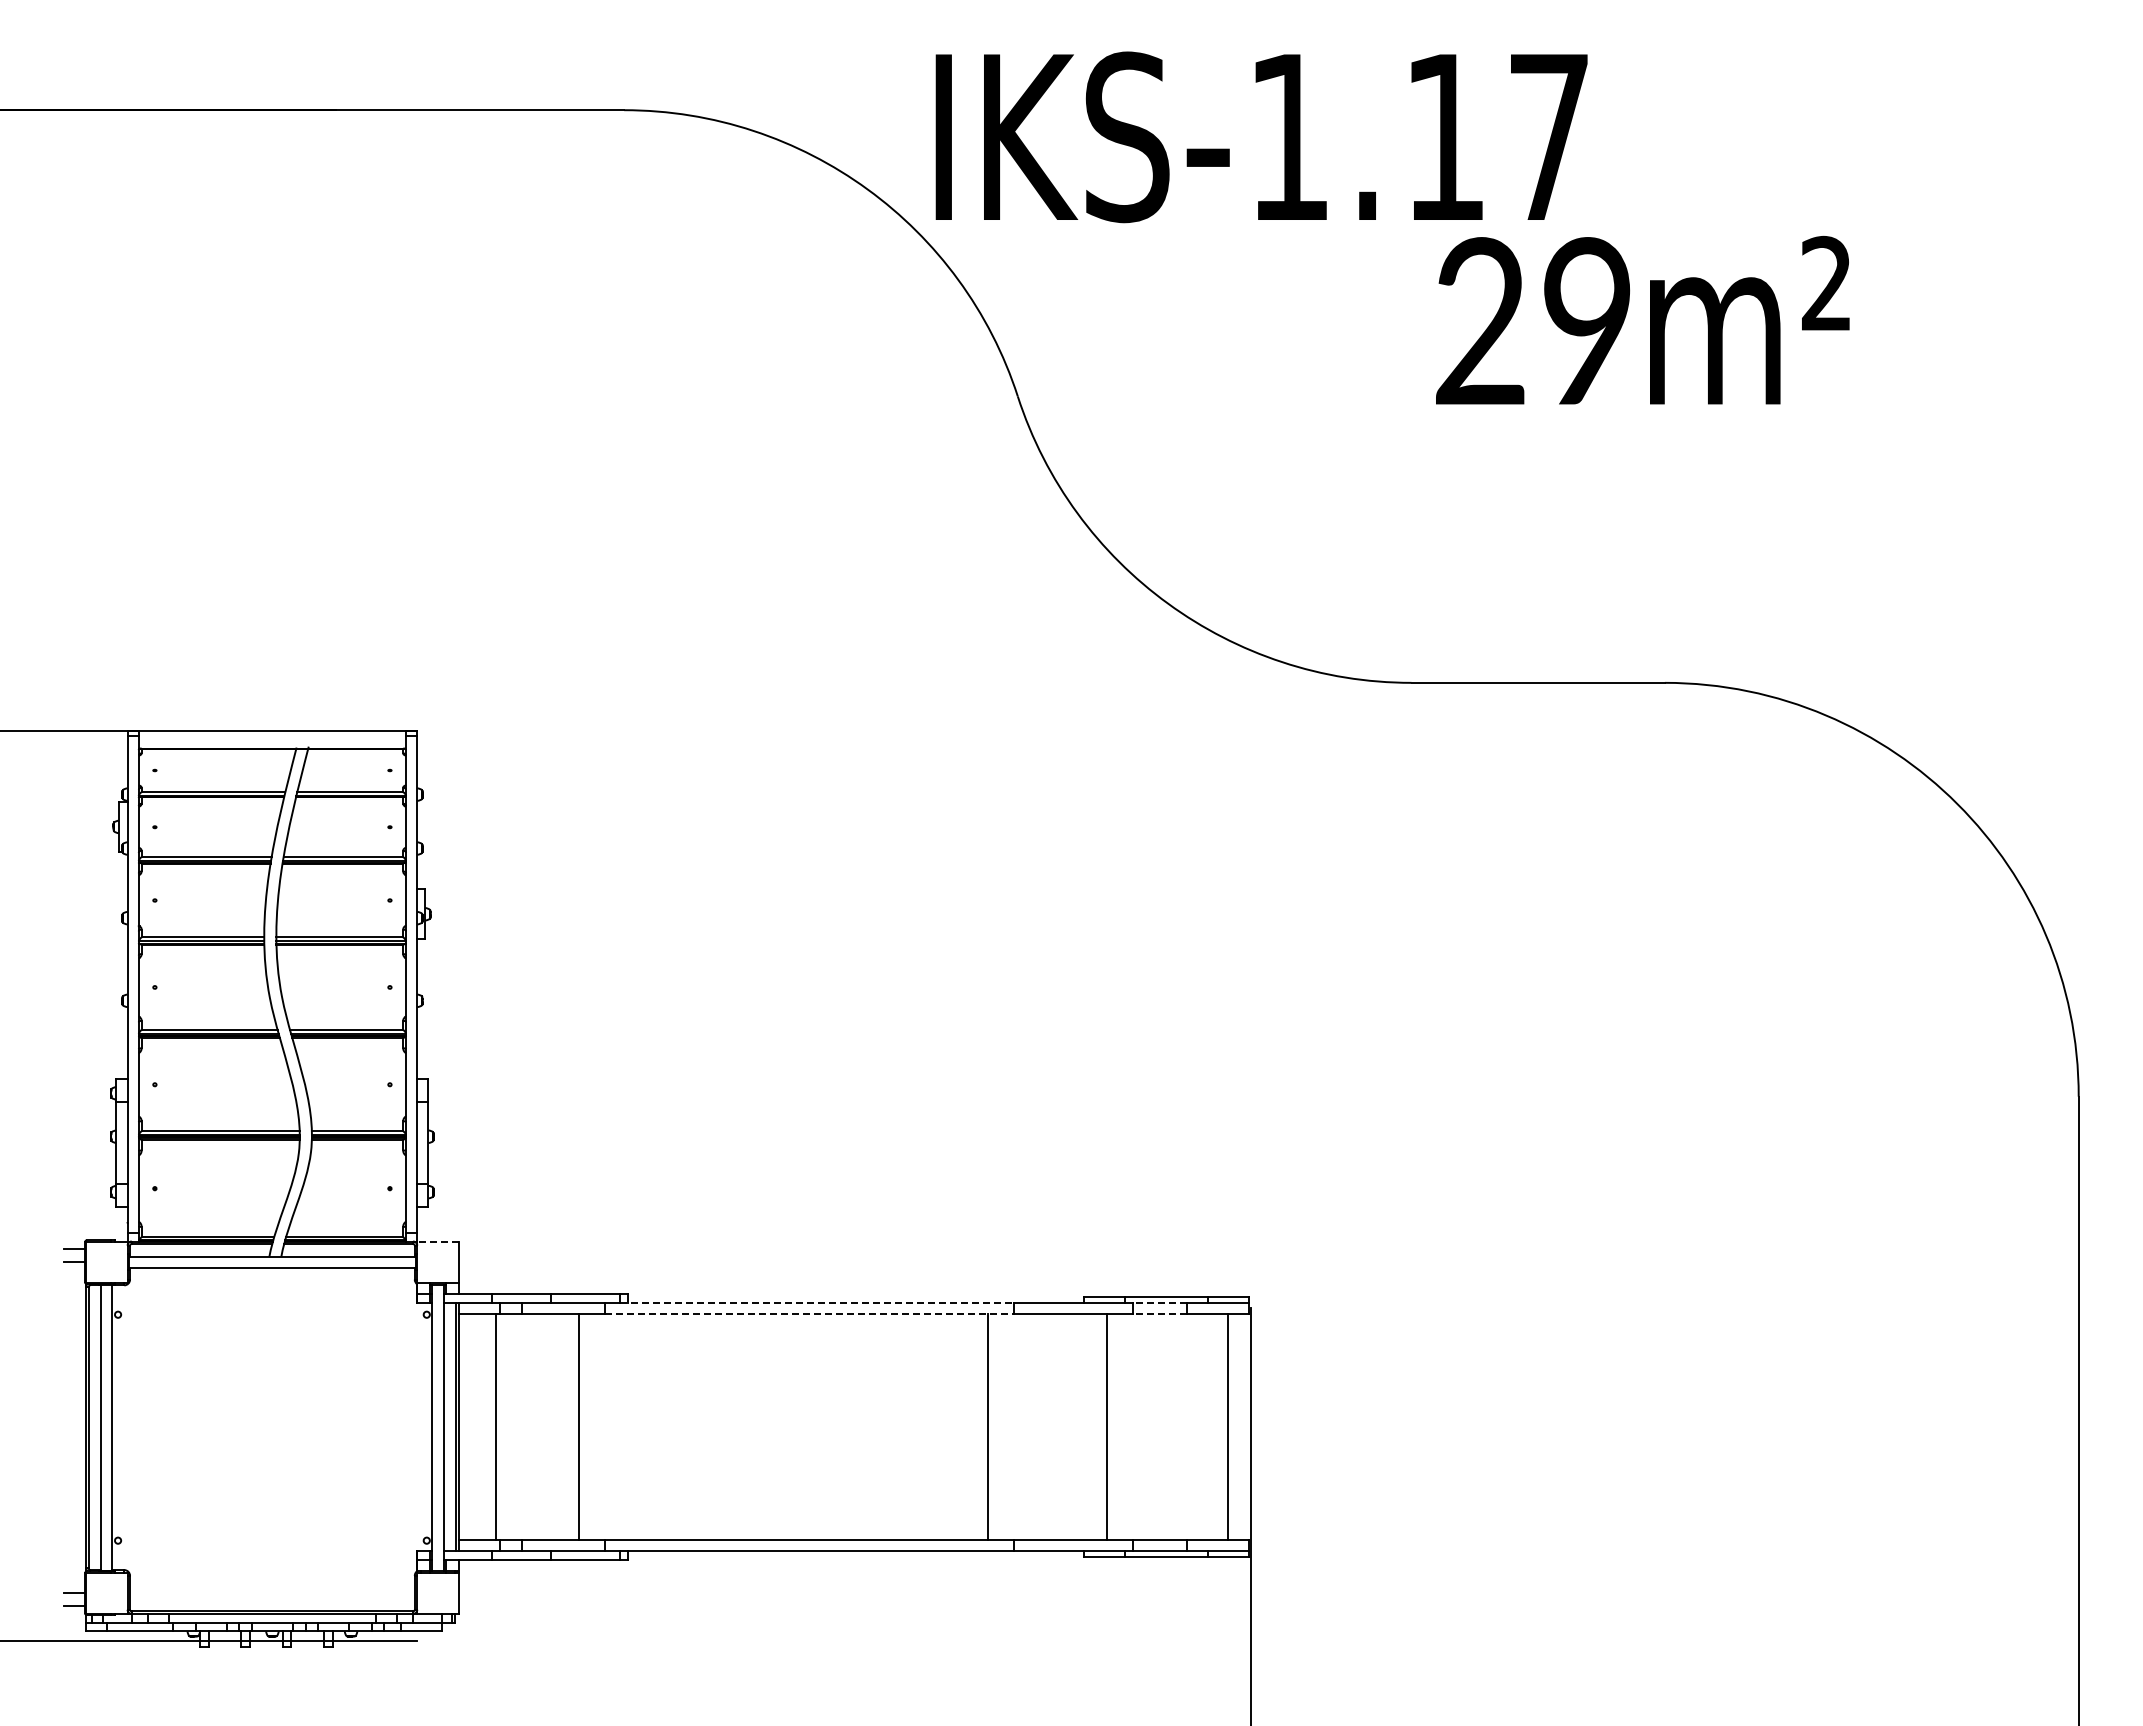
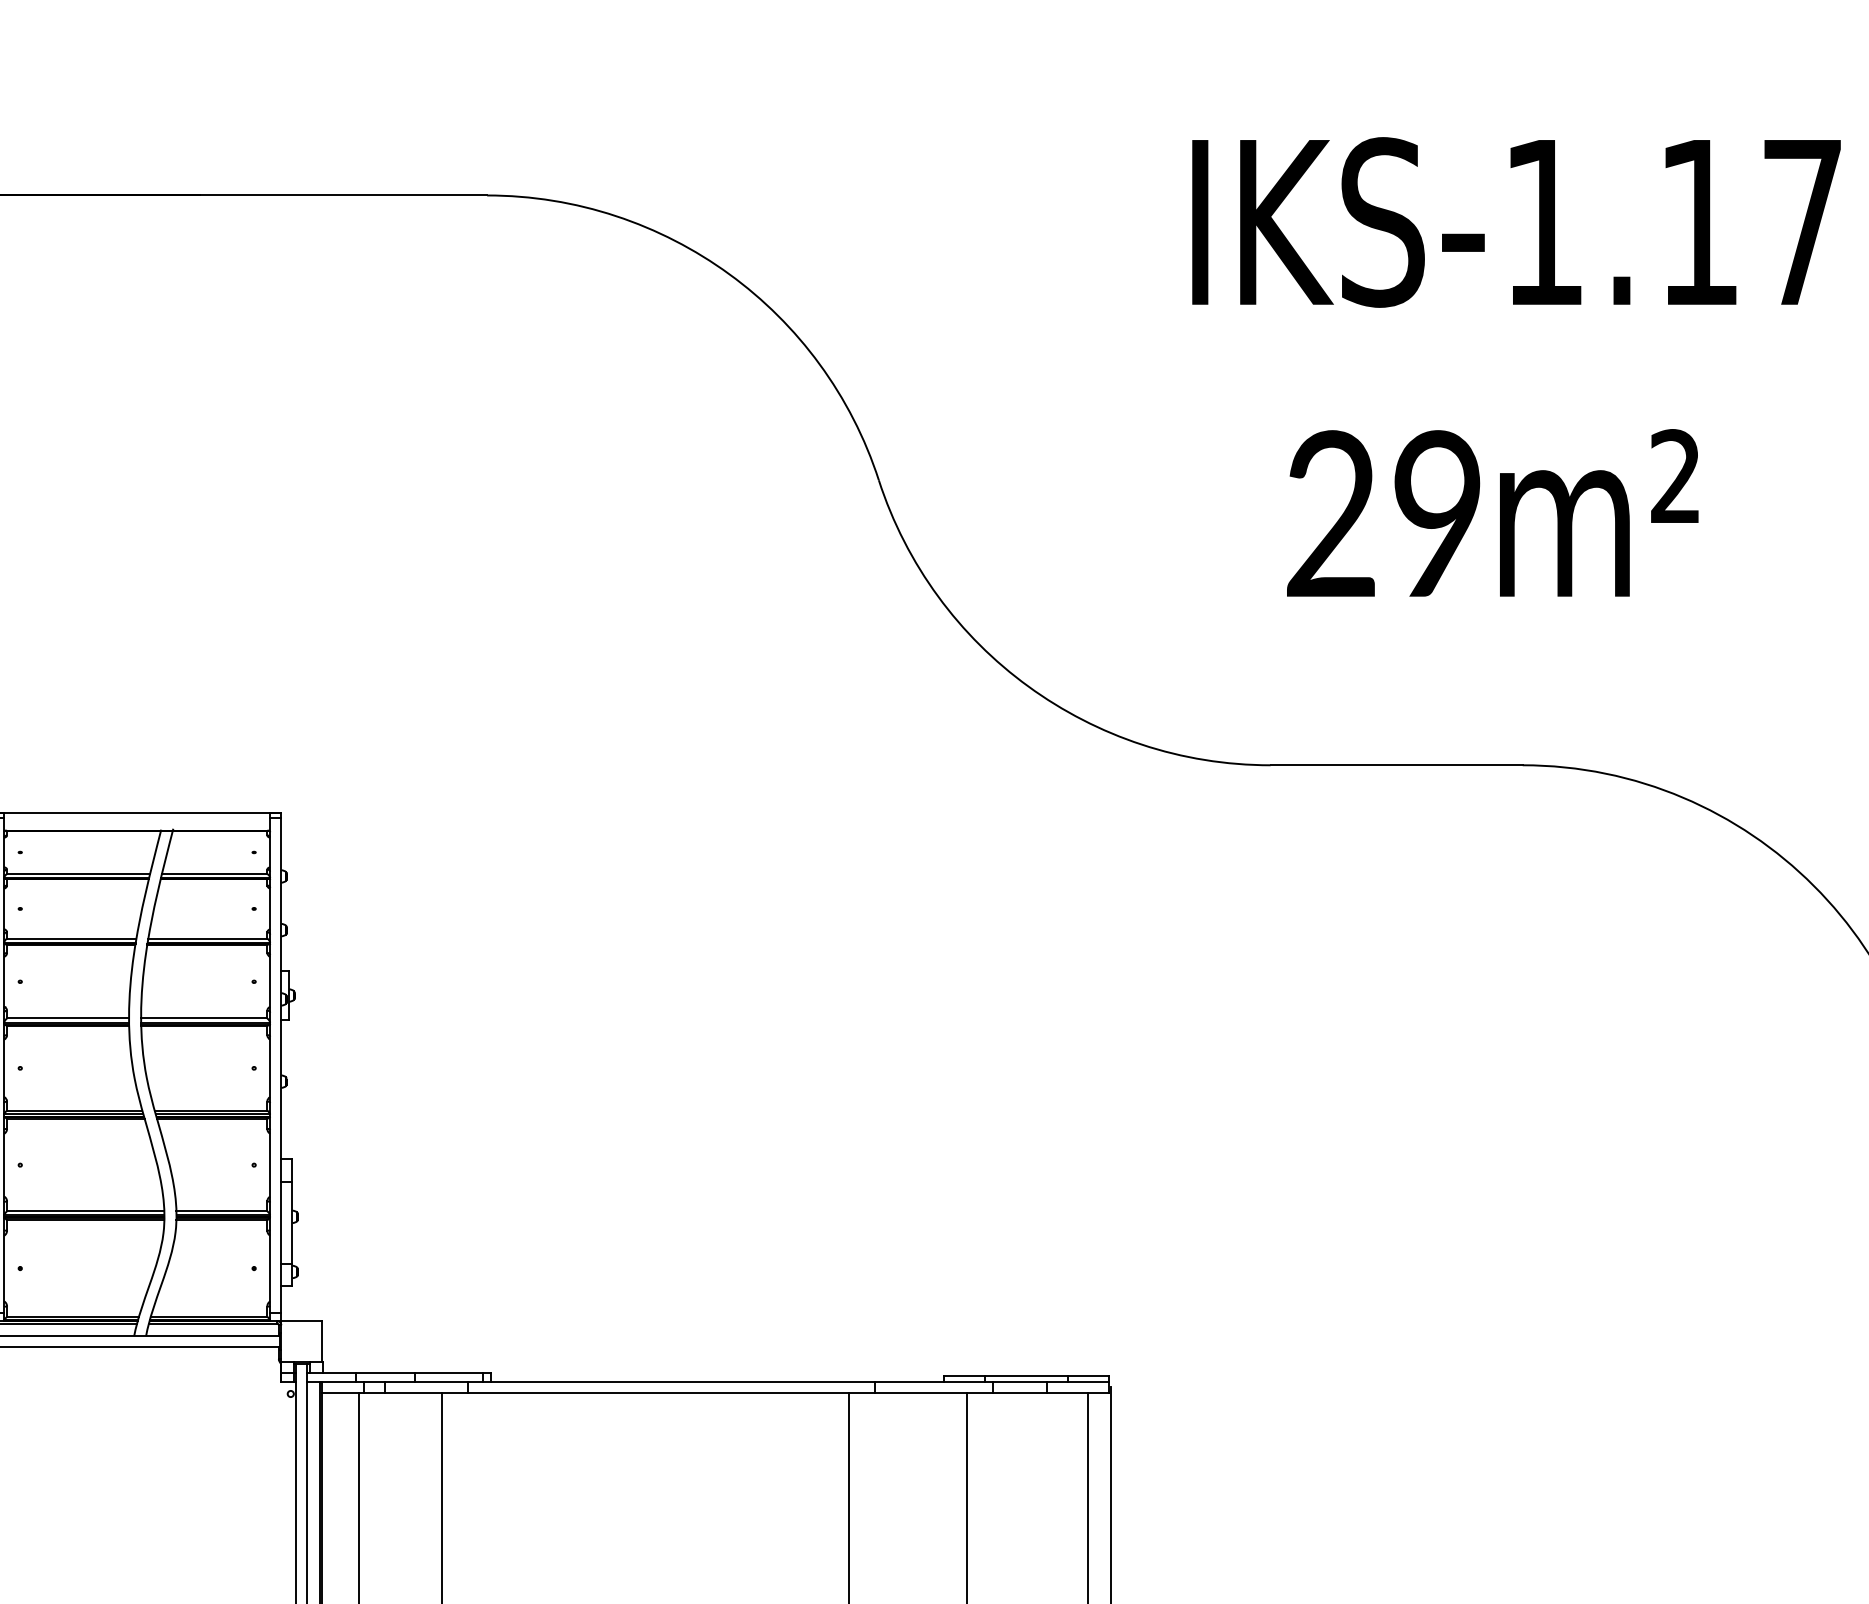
text: (1261, 137) -> (1516, 222), moved
text: (1642, 320) -> (1492, 513), moved
line: (437, 1241) -> (301, 1321), dashed -> solid
line: (817, 1302) -> (679, 1381), dashed -> solid
line: (1159, 1302) -> (1019, 1381), dashed -> solid
line: (809, 1313) -> (671, 1392), dashed -> solid
line: (1159, 1313) -> (1019, 1392), dashed -> solid

